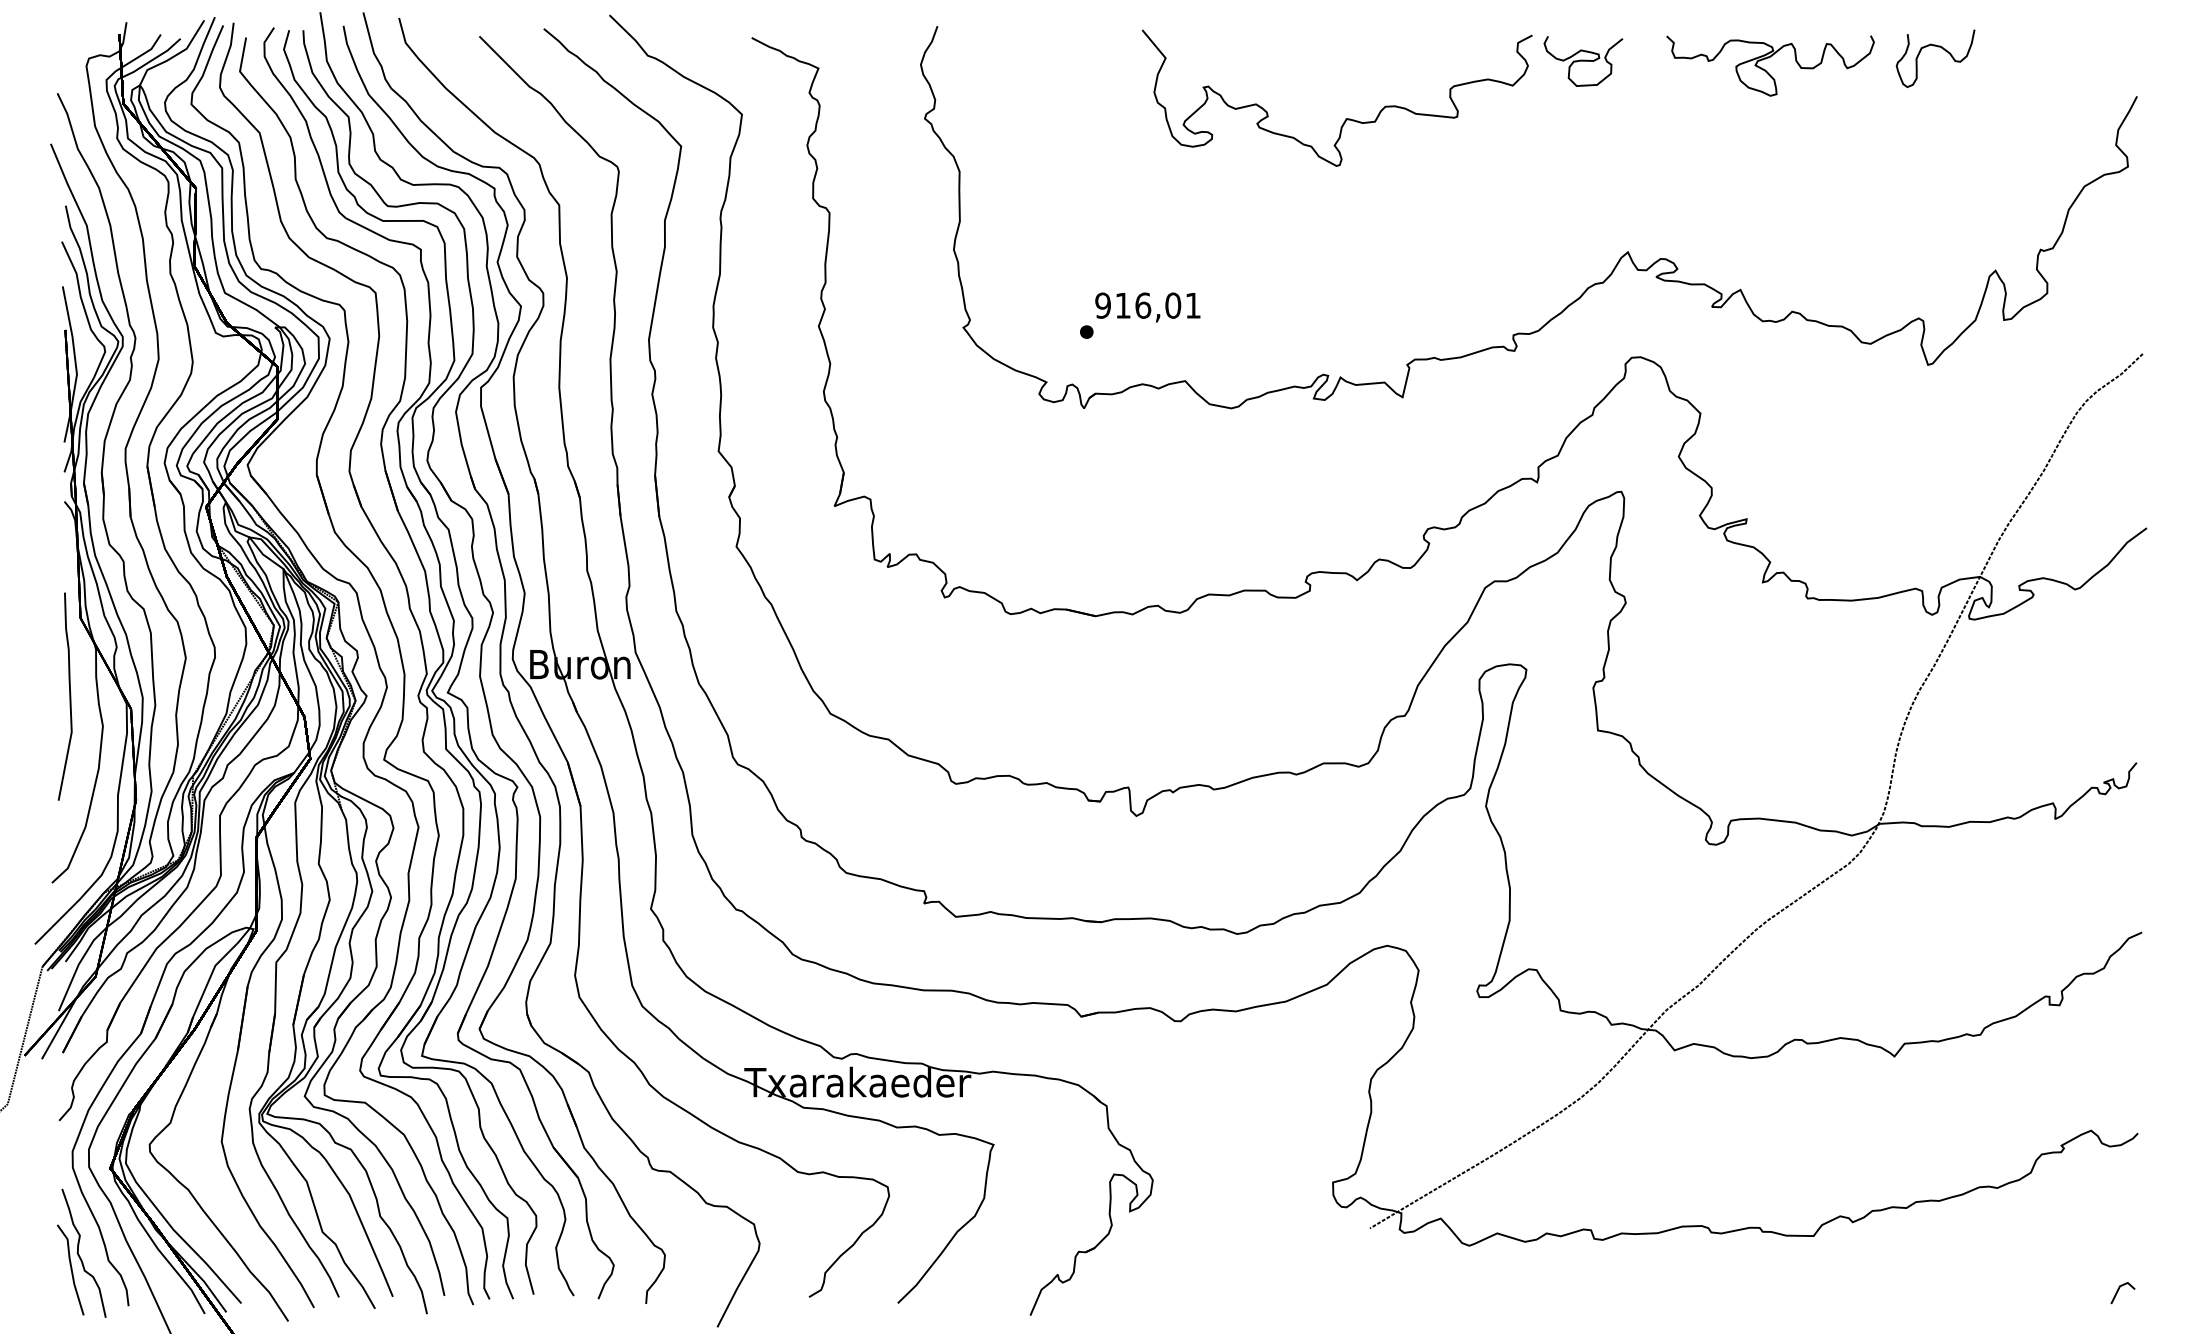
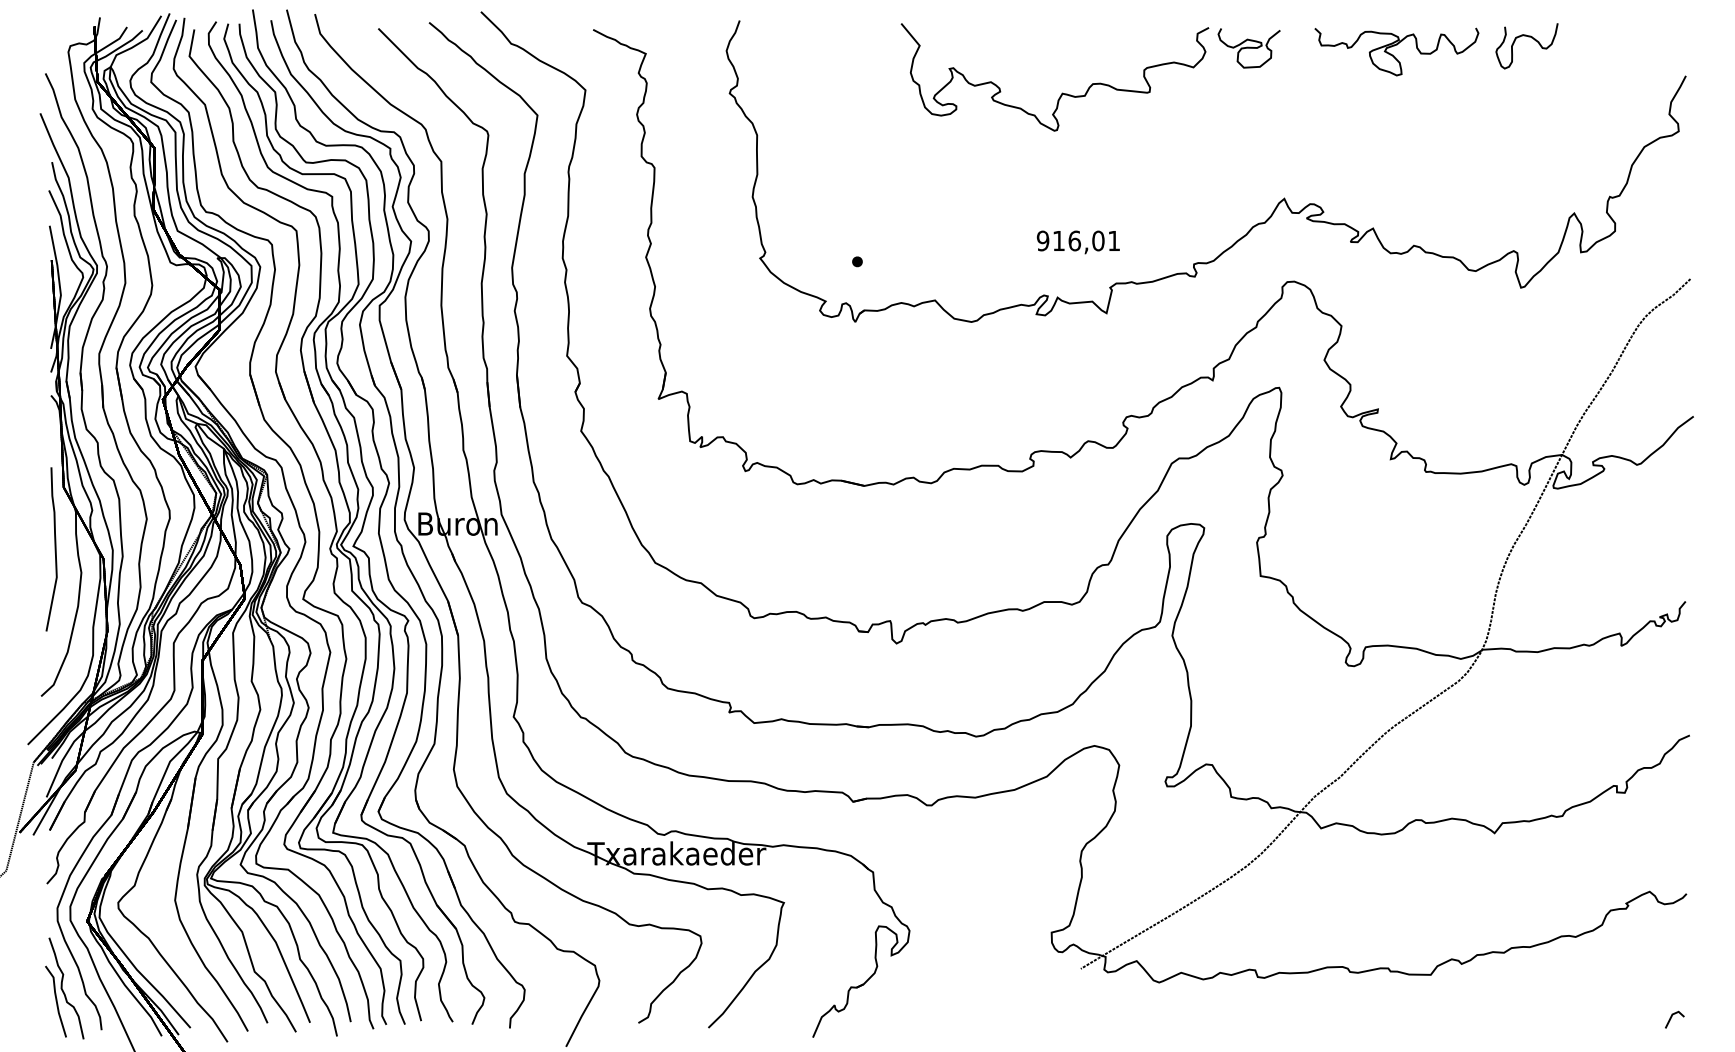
text: (1147, 307) -> (1078, 242), moved

